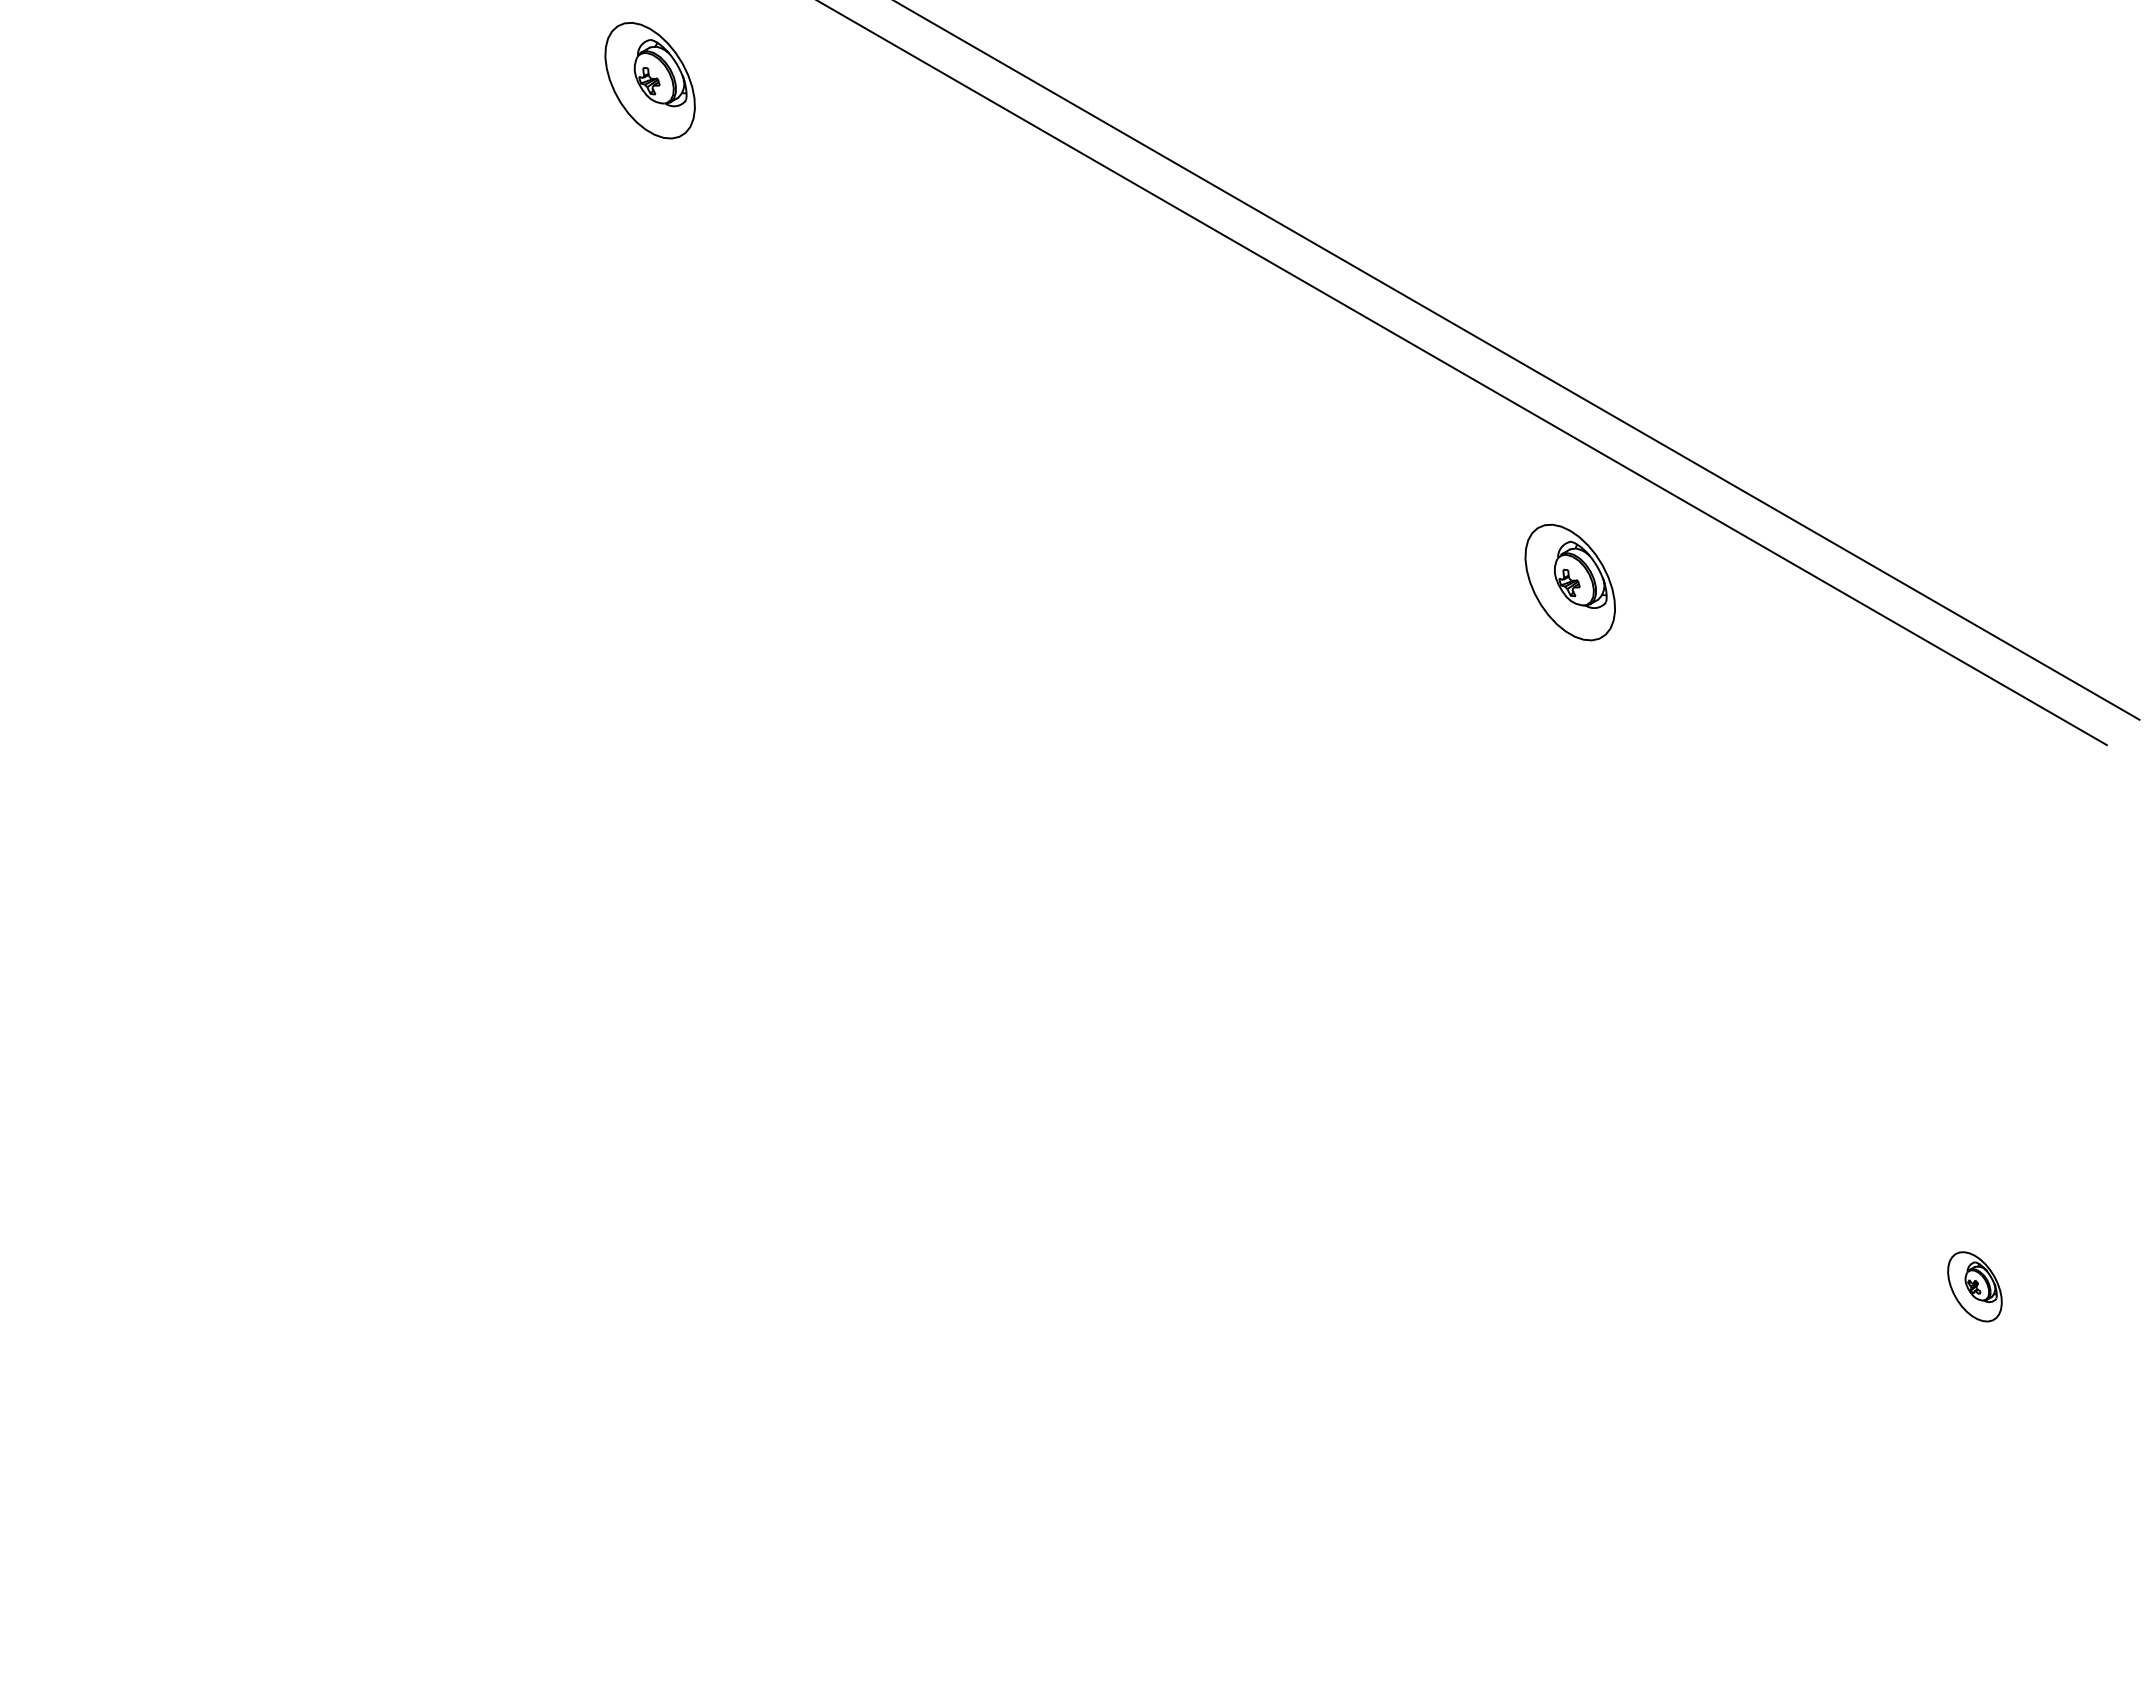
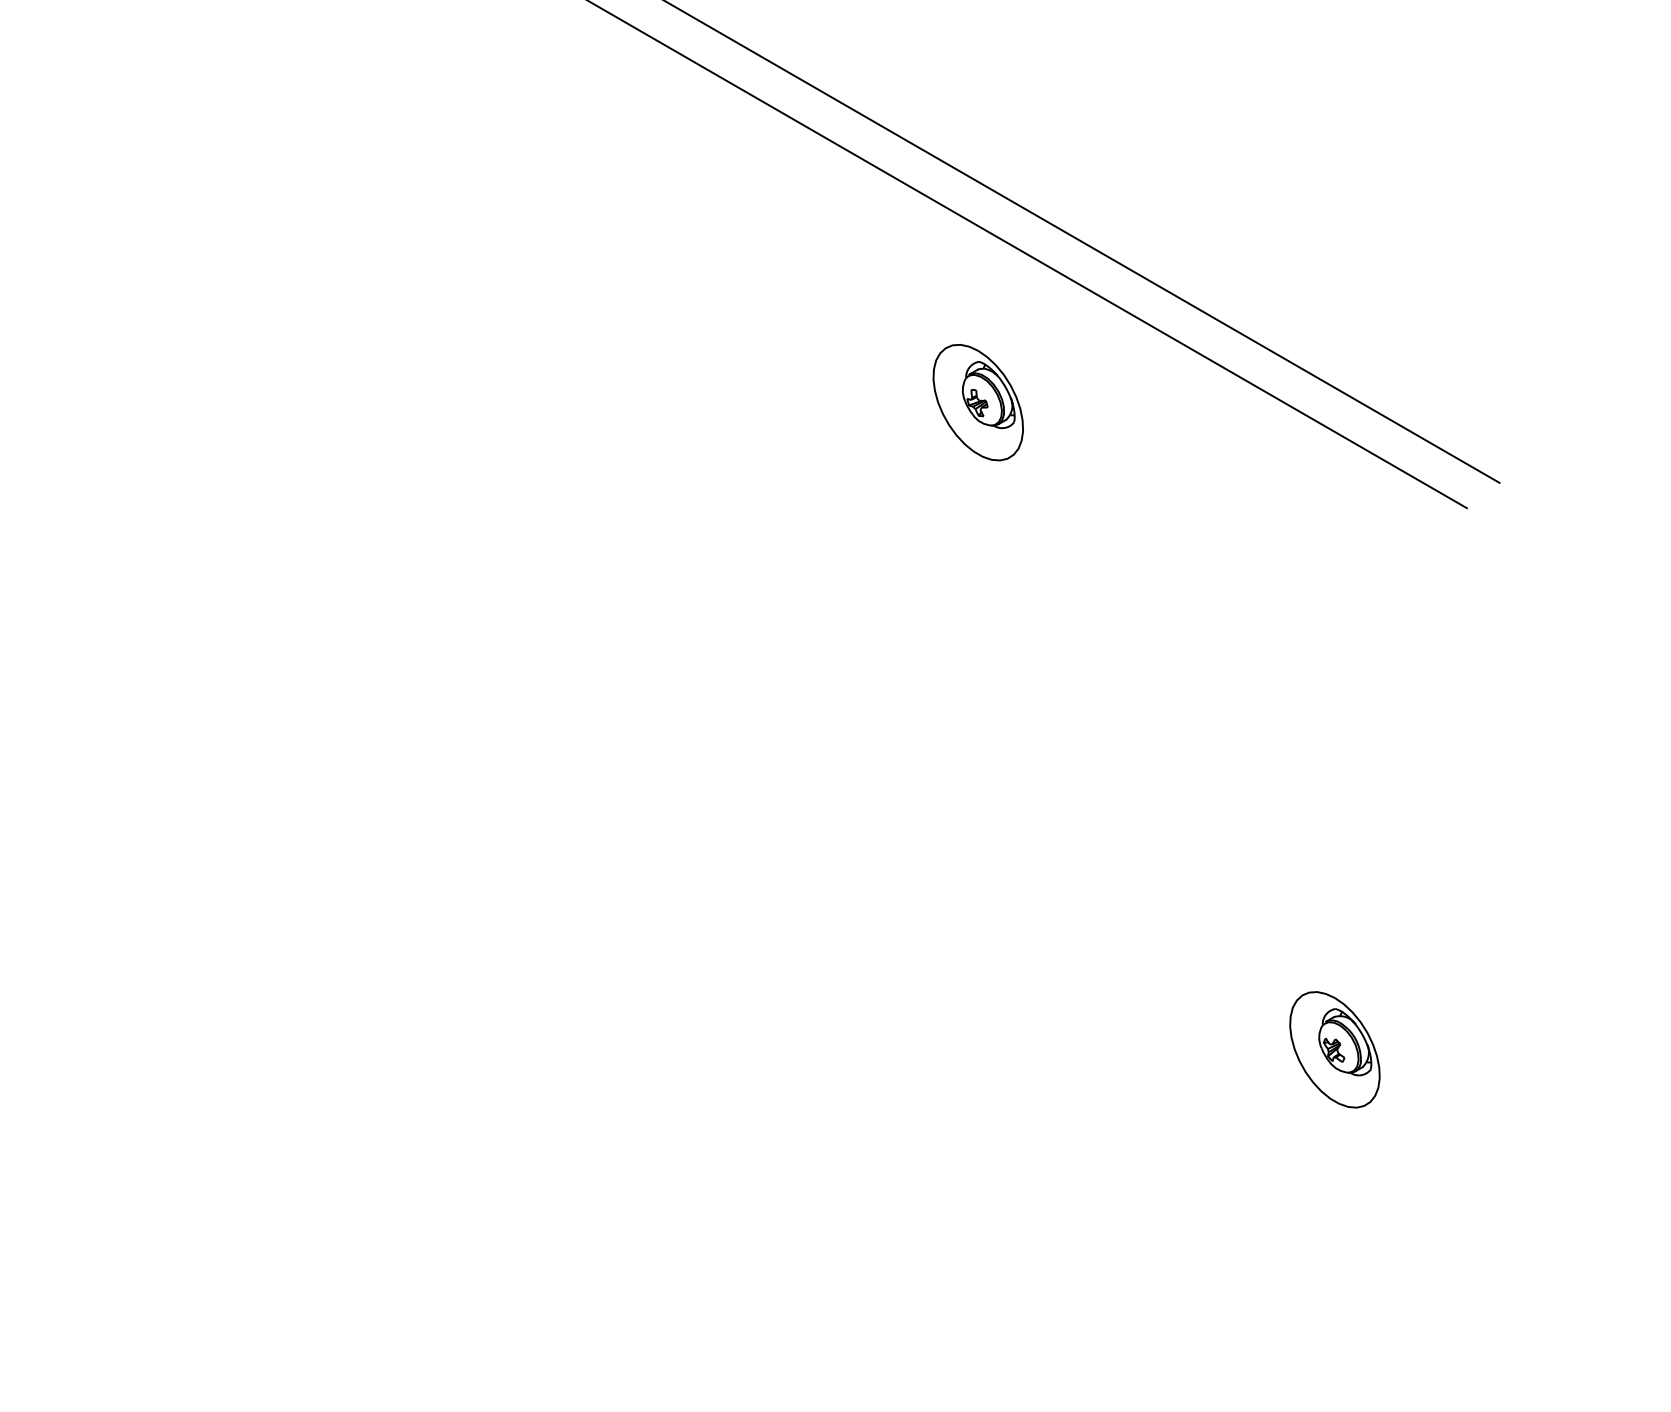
part: (1569, 582) -> (977, 402), moved
part: (1974, 1286) -> (1334, 1049), size x1.67

